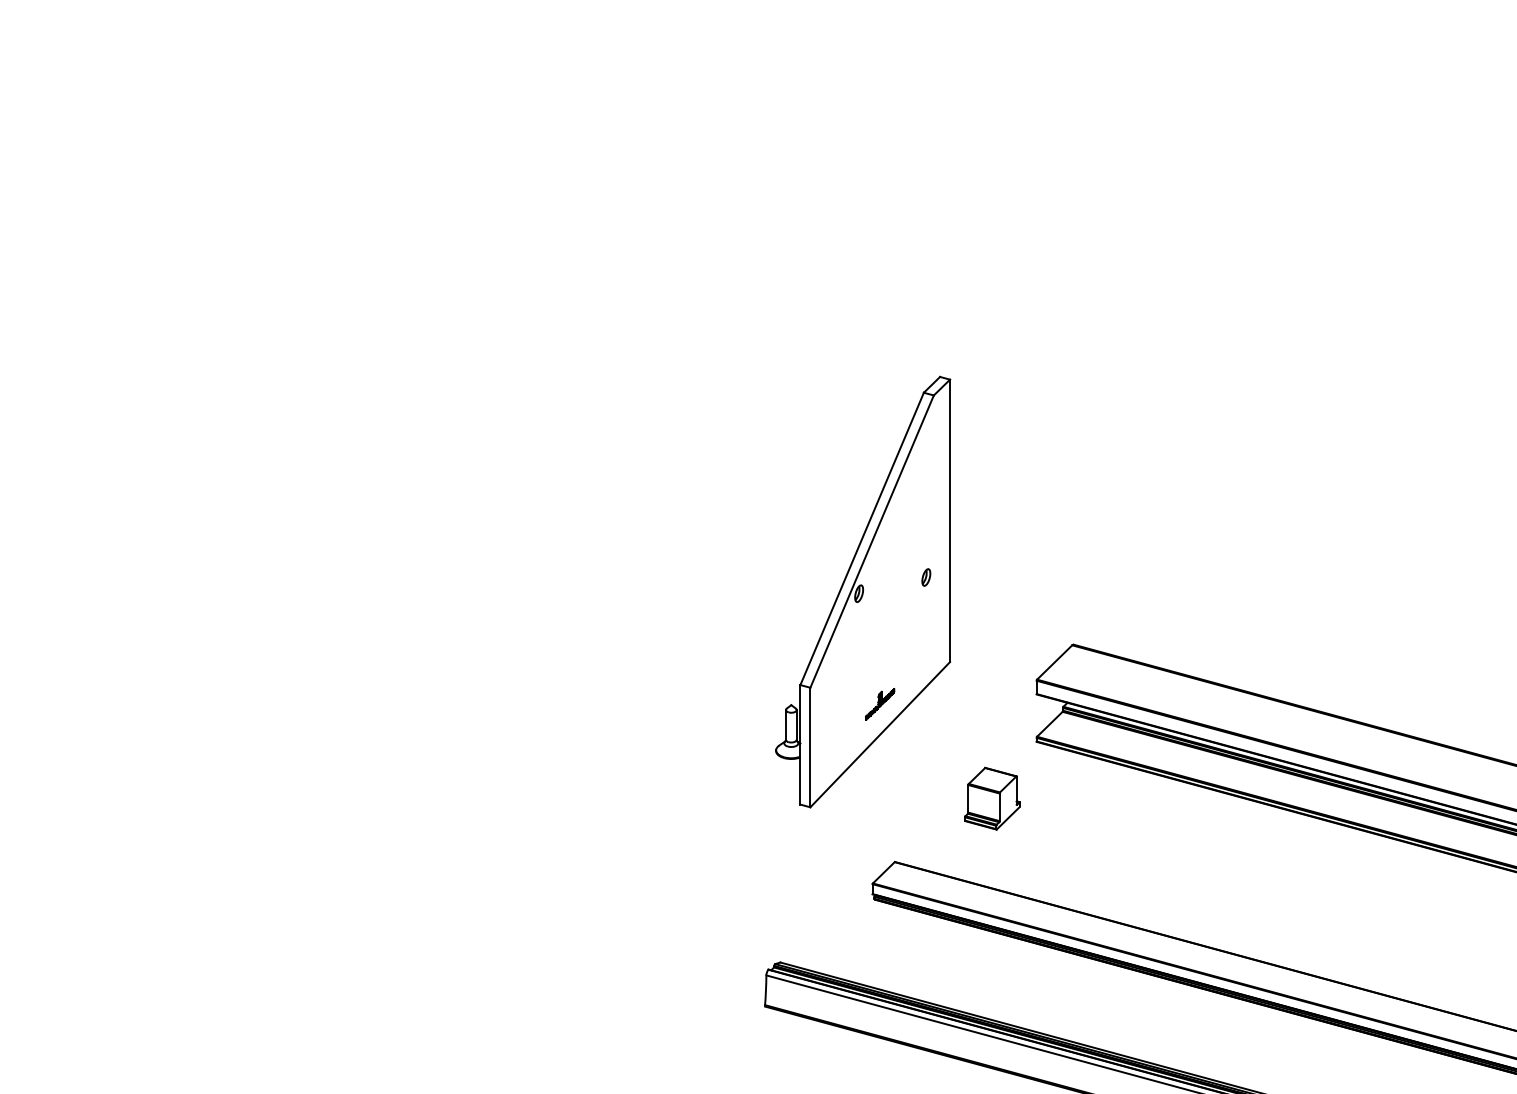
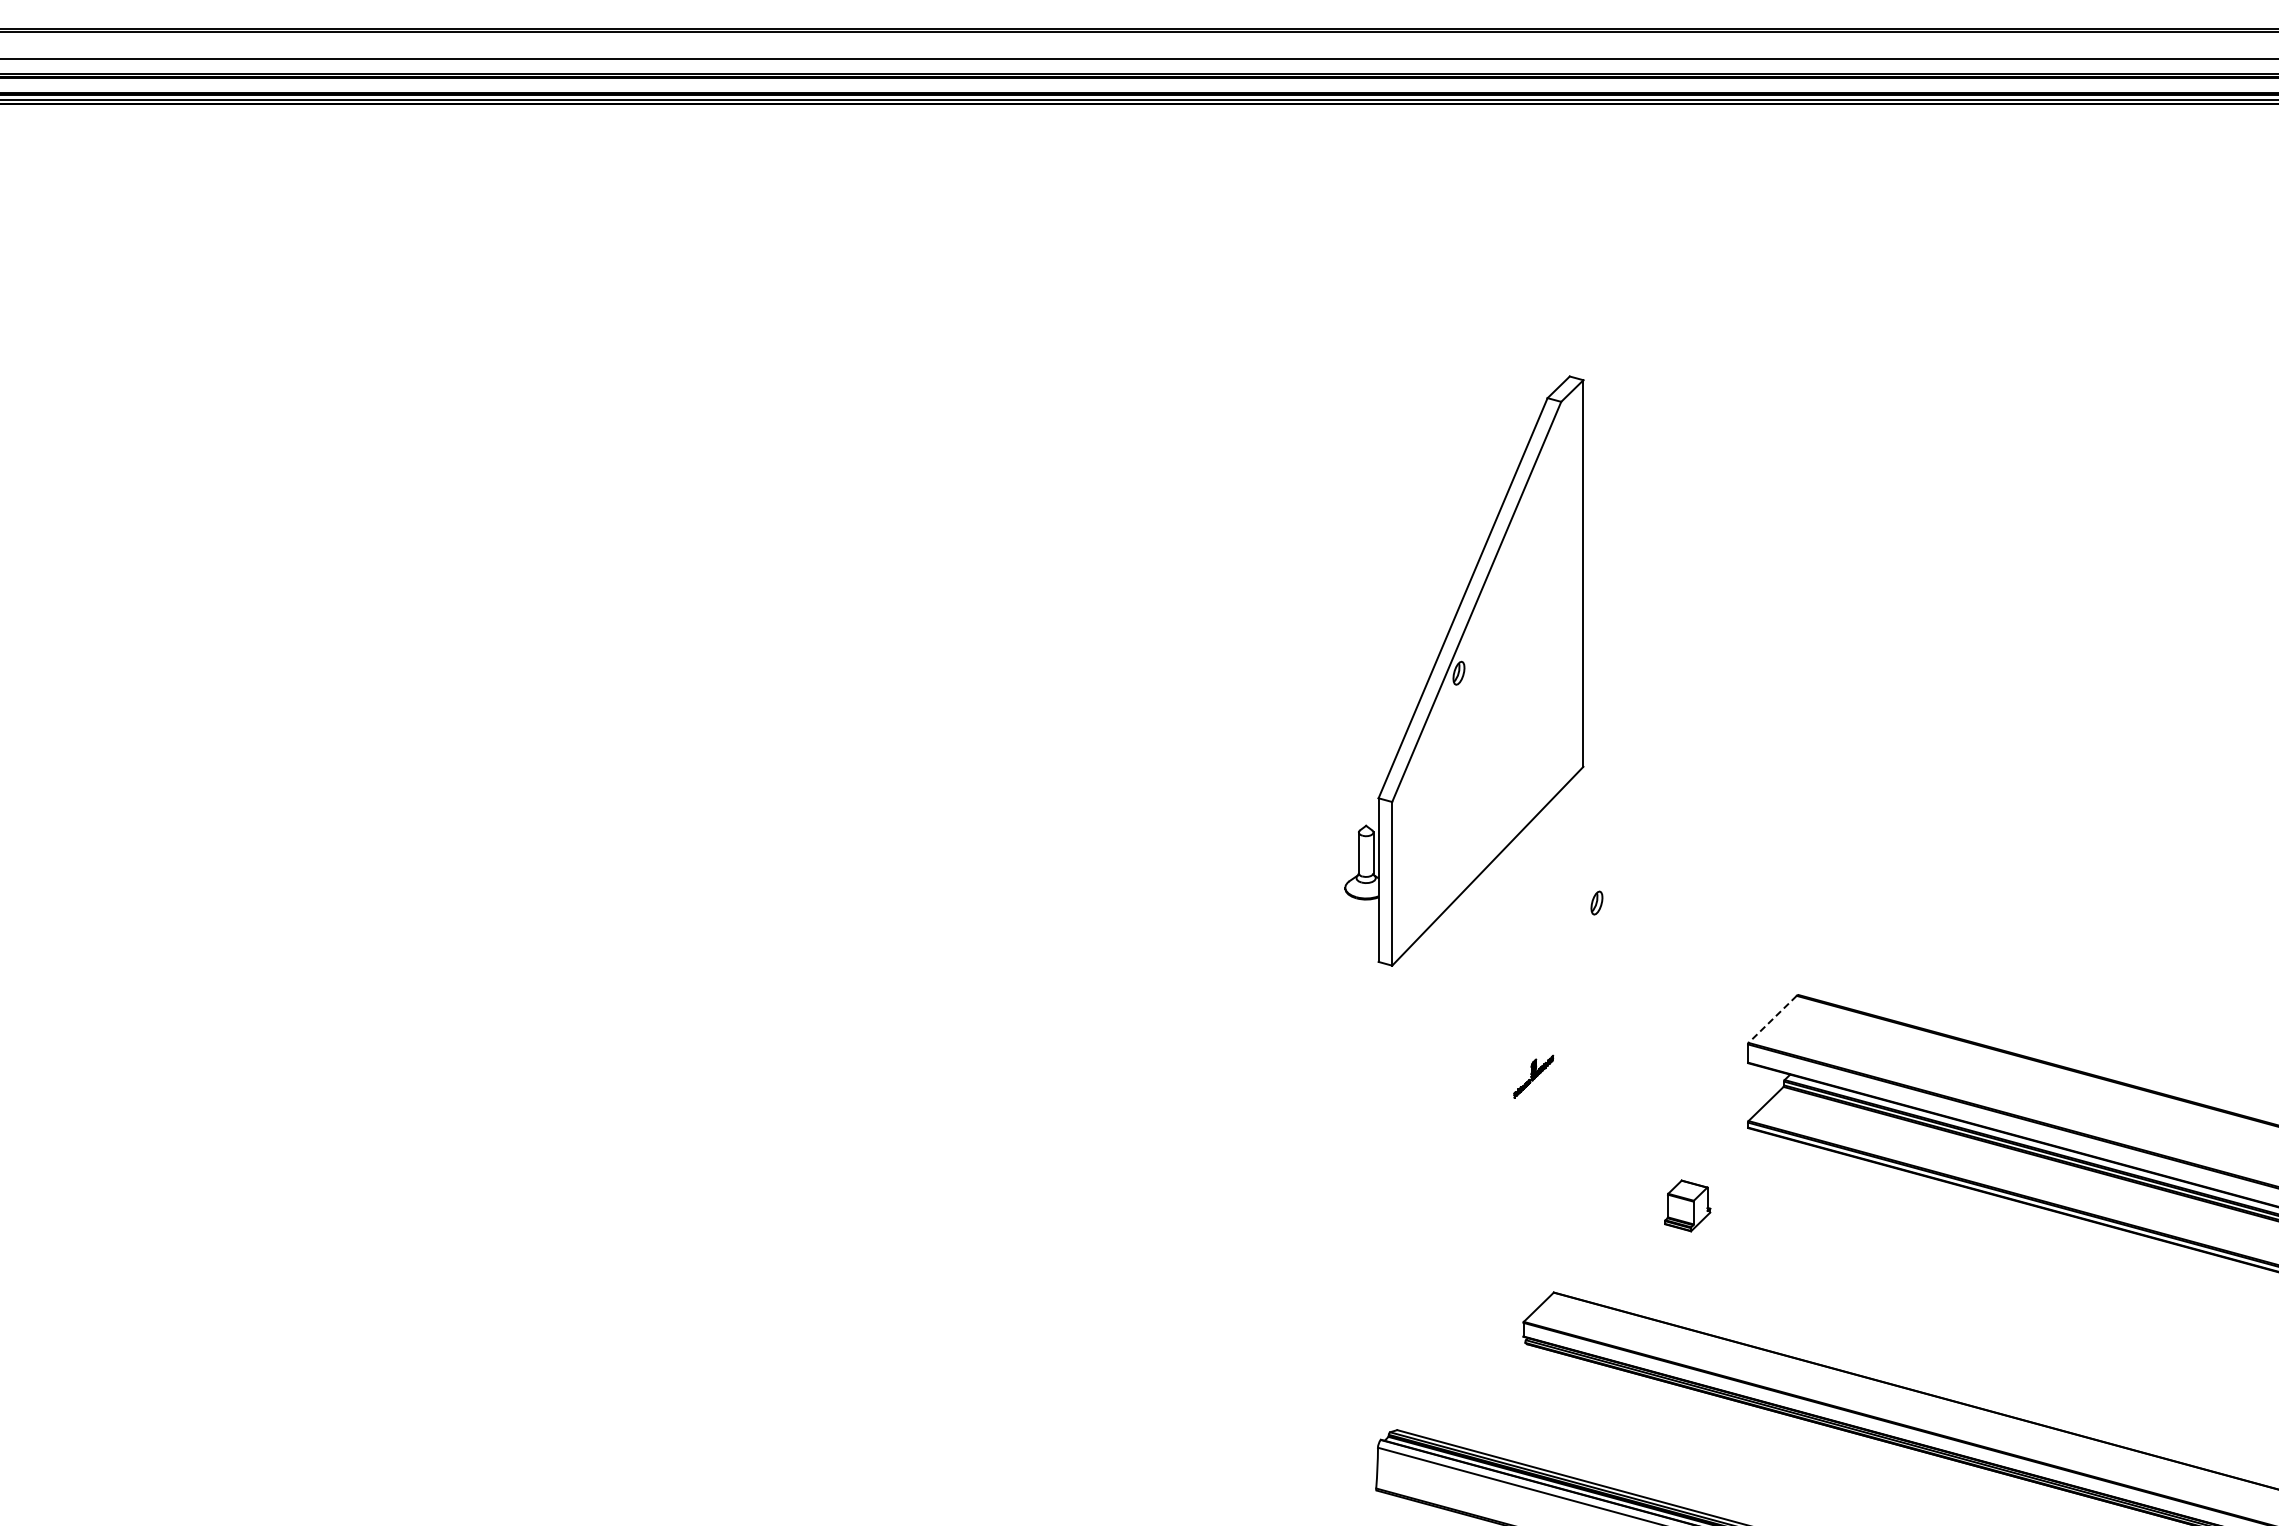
part: (863, 591) -> (1464, 670), moved
line: (1054, 662) -> (1772, 1019), solid -> dashed
part: (992, 798) -> (1687, 1205), size x0.6

